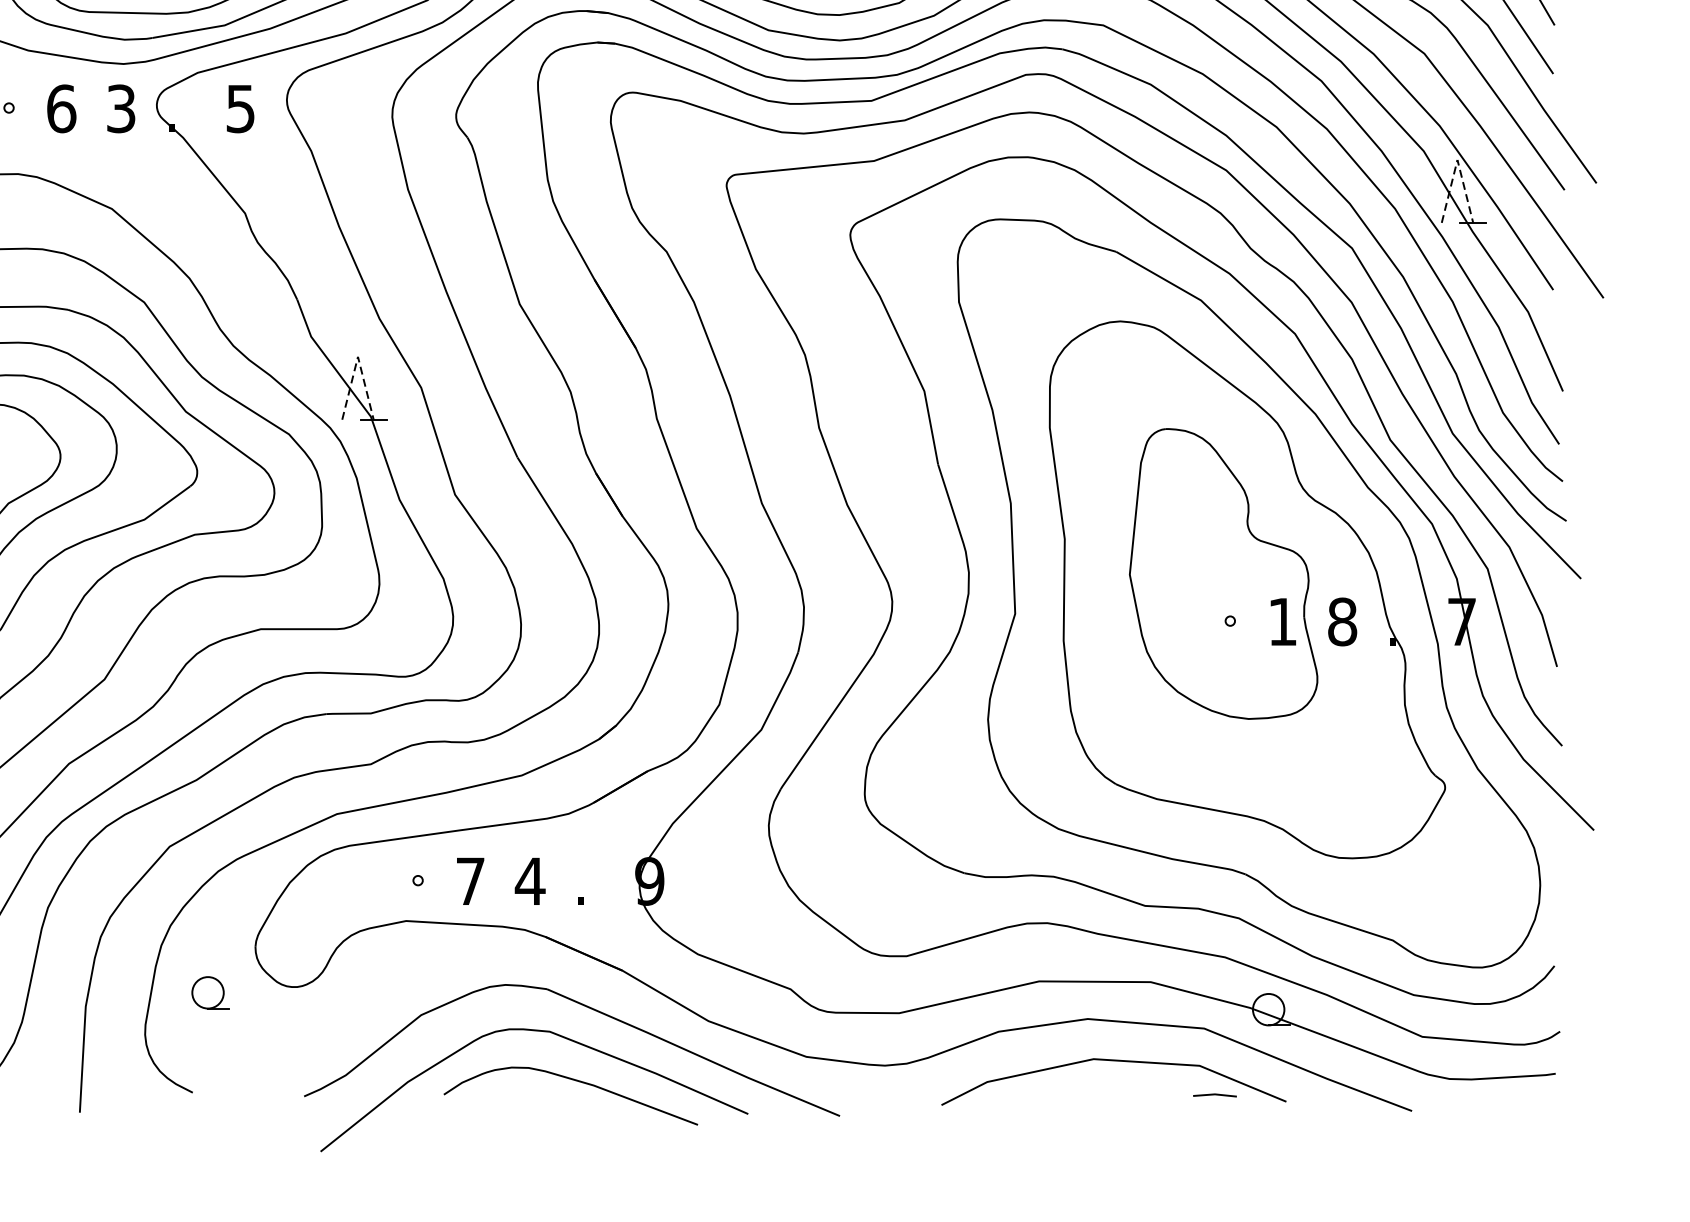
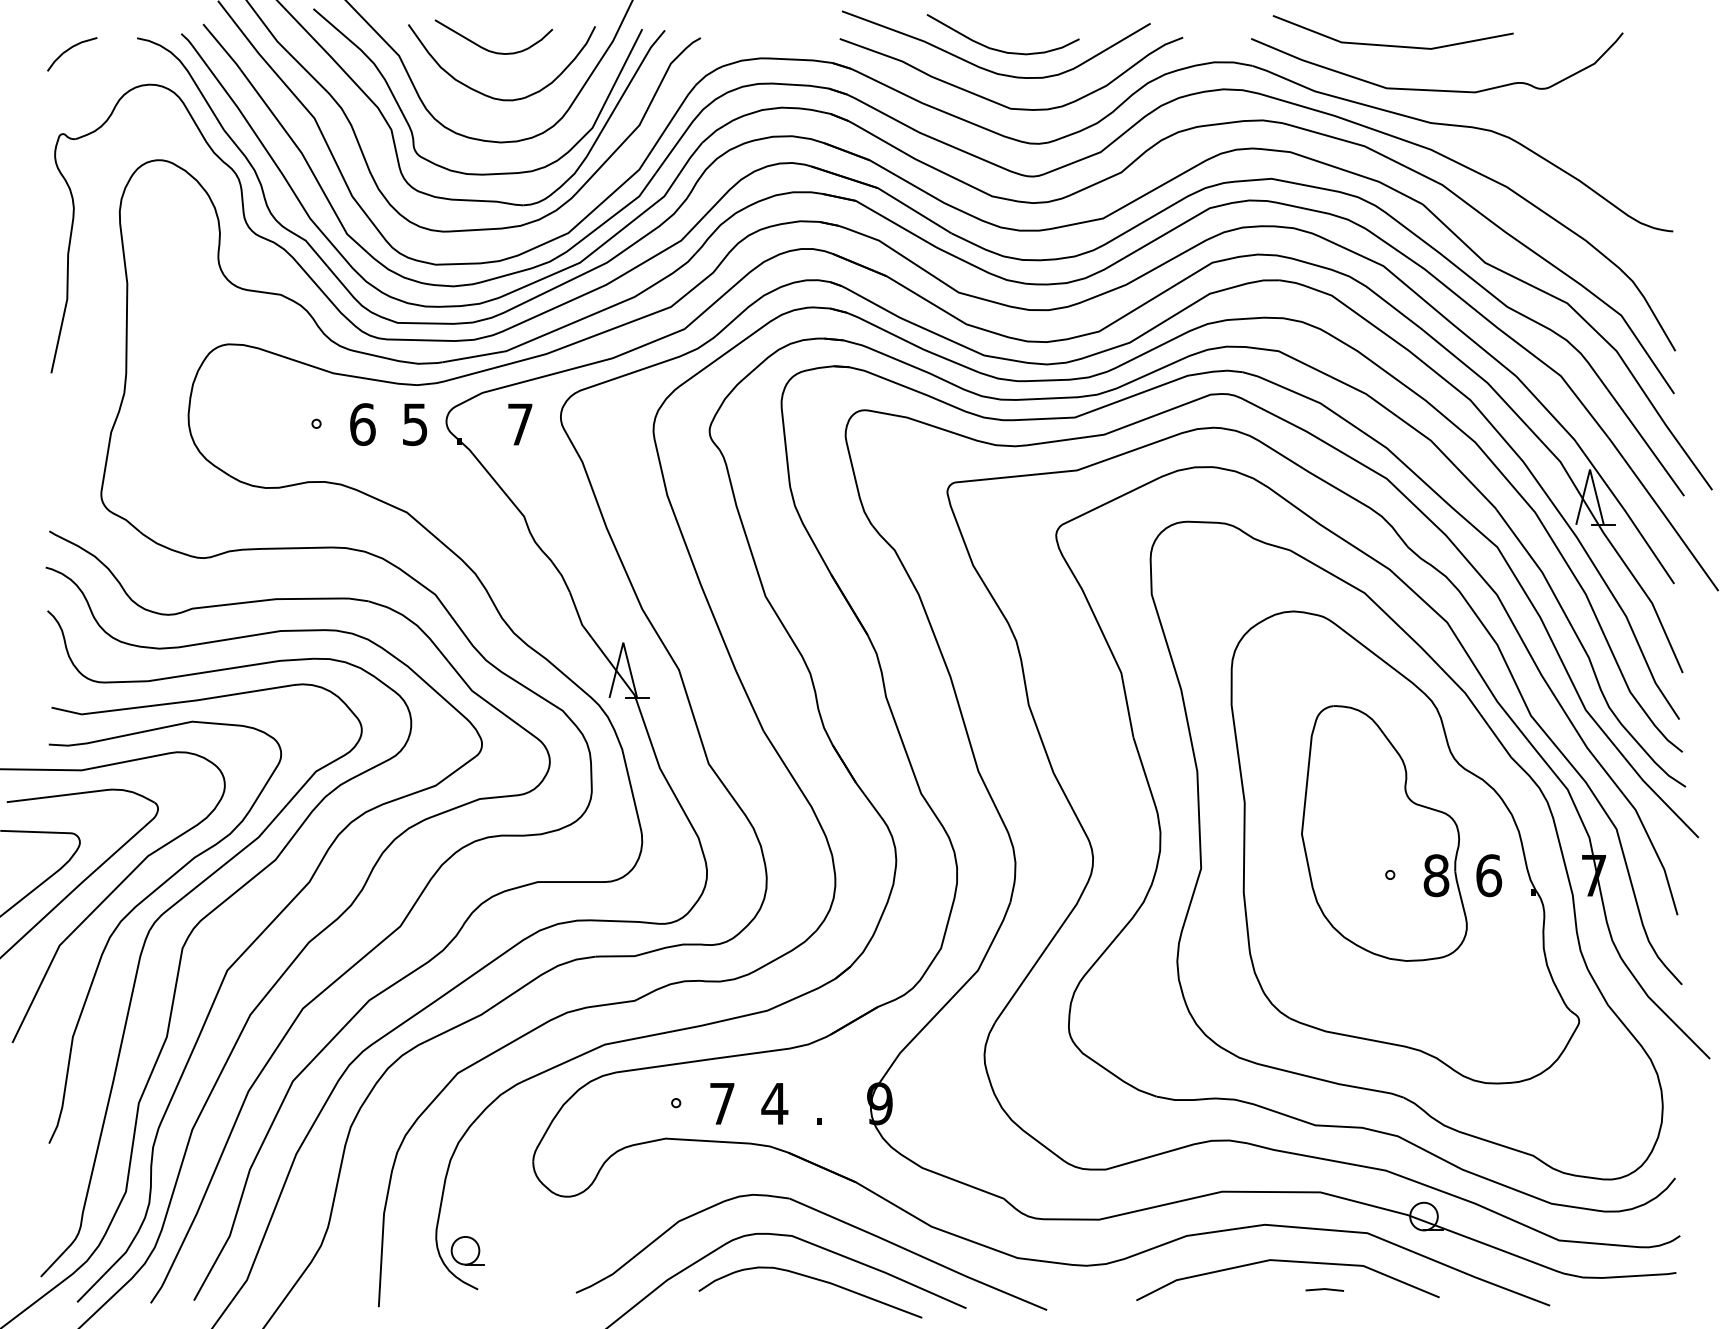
text: (121, 108) -> (415, 424), 3 -> 5
text: (241, 108) -> (520, 424), 5 -> 7
line: (1458, 159) -> (1590, 469), dashed -> solid
line: (358, 356) -> (623, 642), dashed -> solid
text: (1282, 621) -> (1436, 875), 1 -> 8
text: (1343, 621) -> (1489, 875), 8 -> 6
part: (210, 992) -> (467, 1250), moved
line: (1214, 1094) -> (1324, 1289), moved

